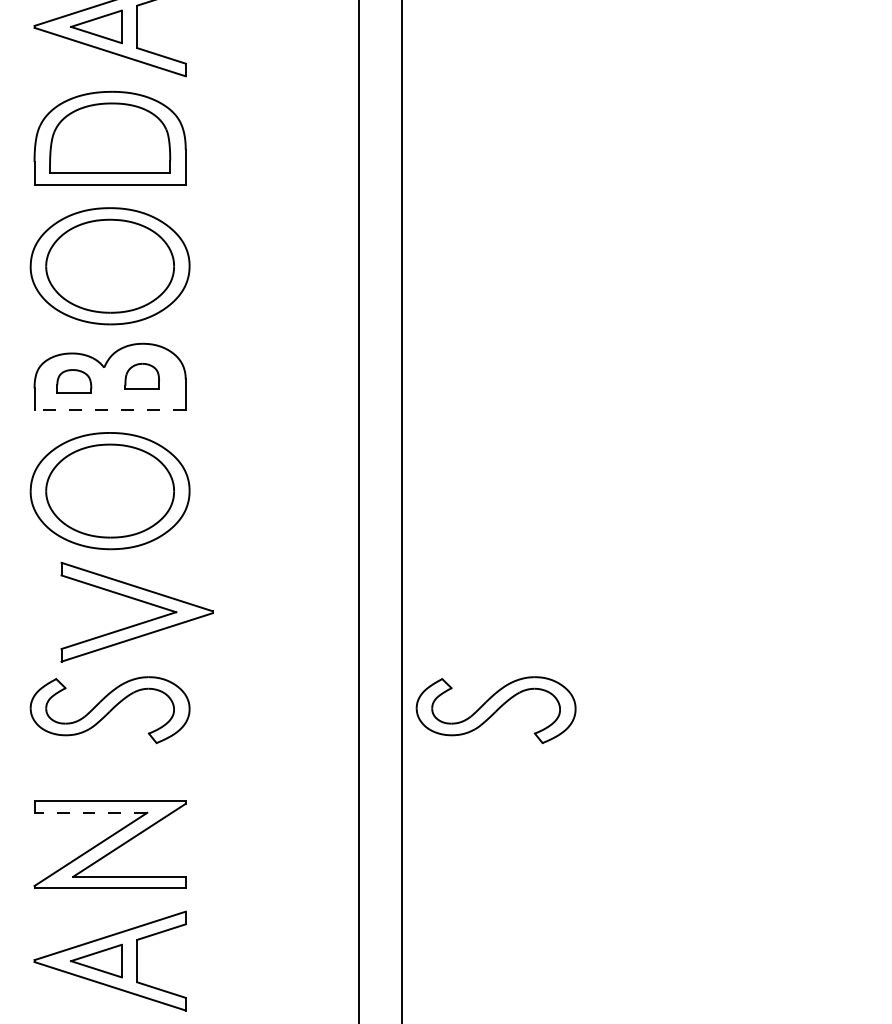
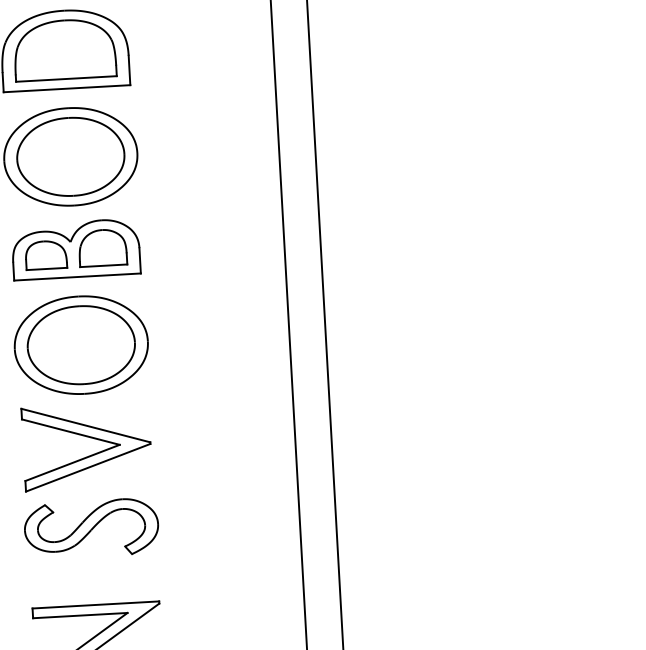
part: (142, 376) -> (103, 247), size x1.67
part: (74, 381) -> (46, 255), size x1.43
line: (110, 409) -> (77, 276), dashed -> solid
part: (138, 601) -> (87, 437), moved
part: (495, 710) -> (414, 510), removed
line: (90, 812) -> (79, 615), dashed -> solid

